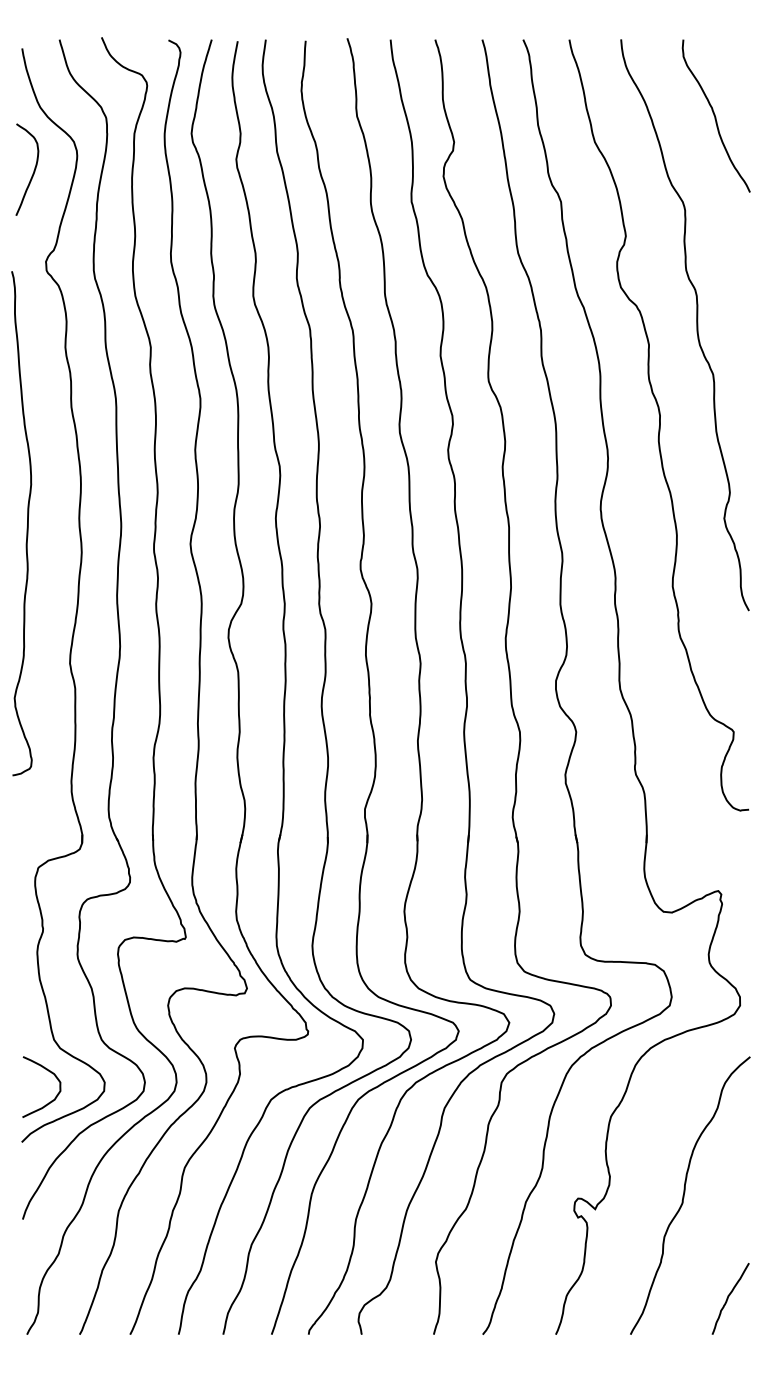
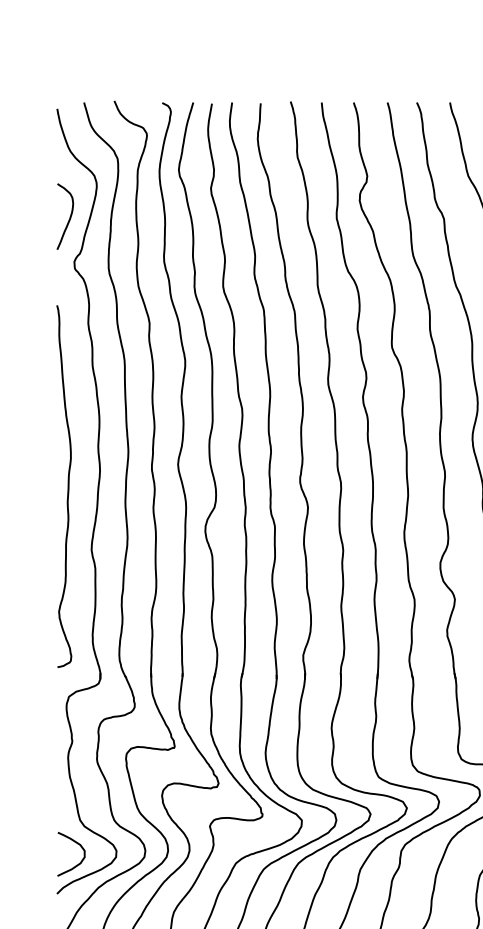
curve: (33, 170) -> (69, 217), moved
curve: (27, 523) -> (68, 486), moved

